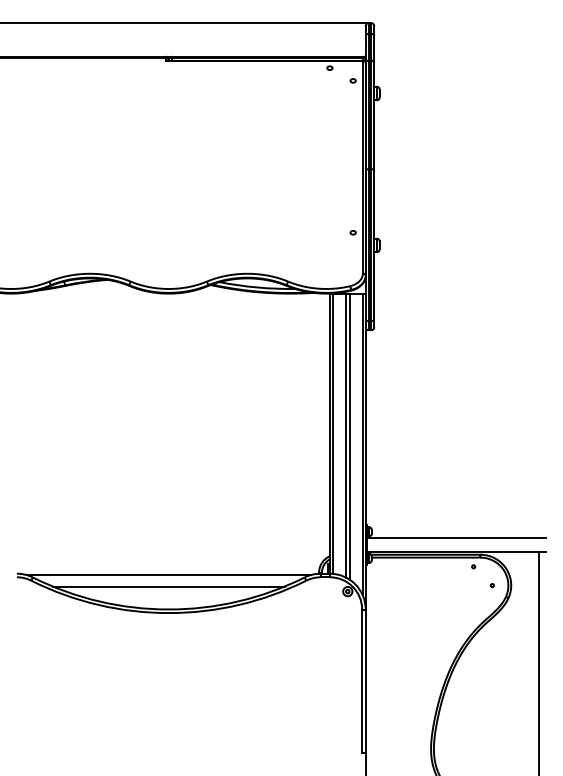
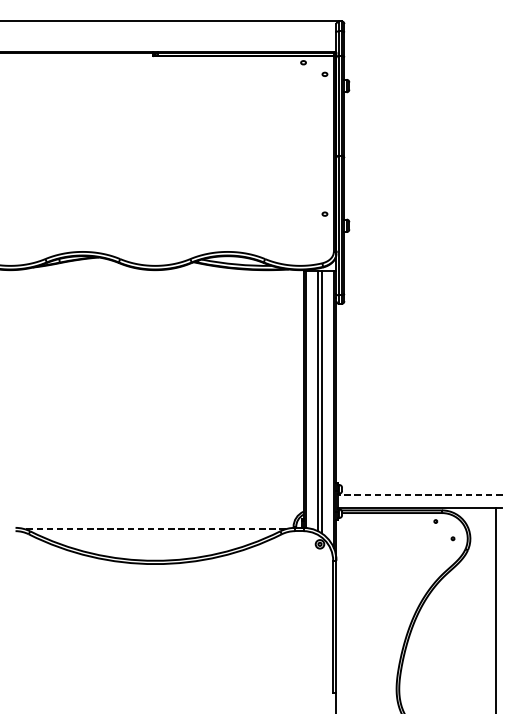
line: (456, 537) -> (420, 494), solid -> dashed
line: (168, 575) -> (155, 529), solid -> dashed
line: (168, 586) -> (155, 539), removed

